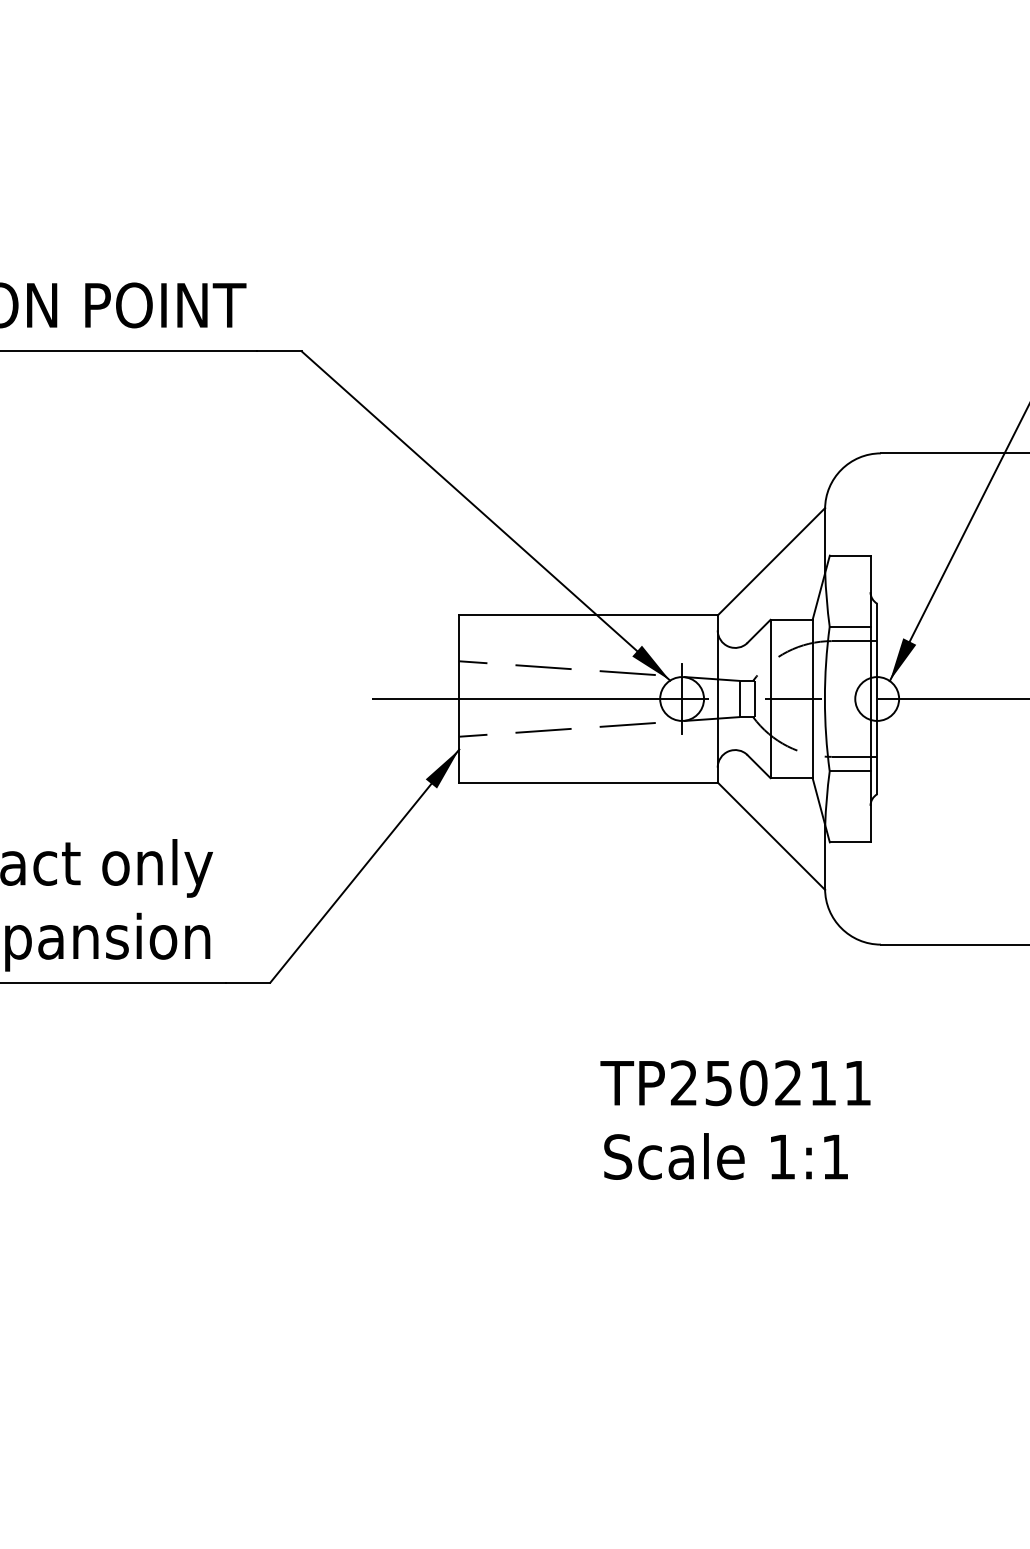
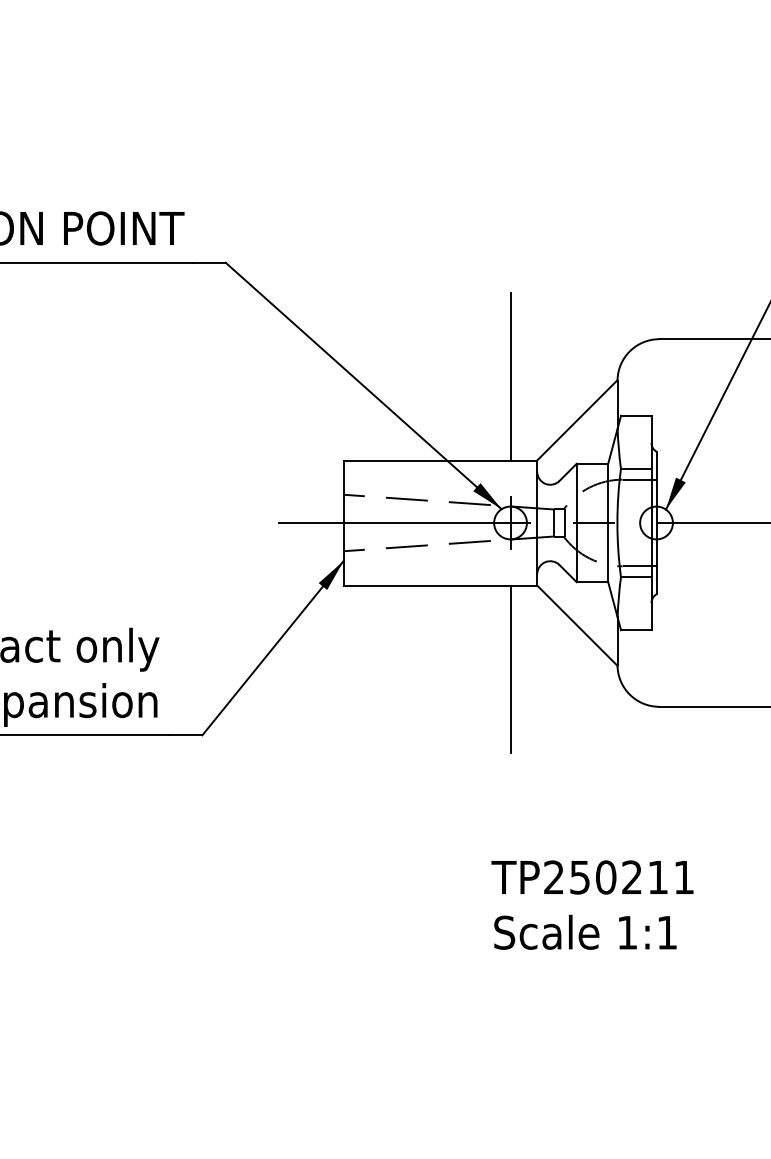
line: (682, 503) -> (510, 376), added
line: (682, 893) -> (510, 668), added
text: (735, 1119) -> (592, 904), moved

